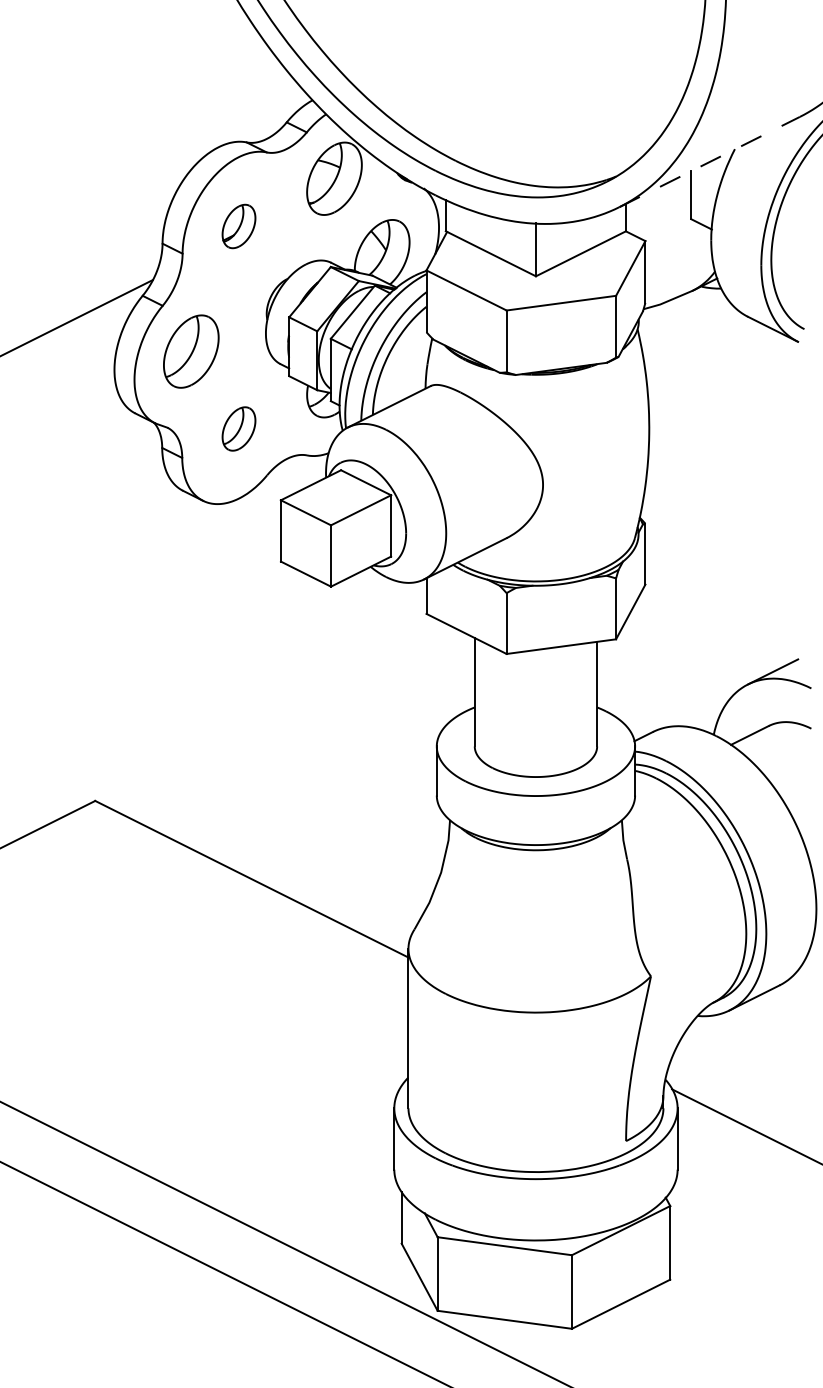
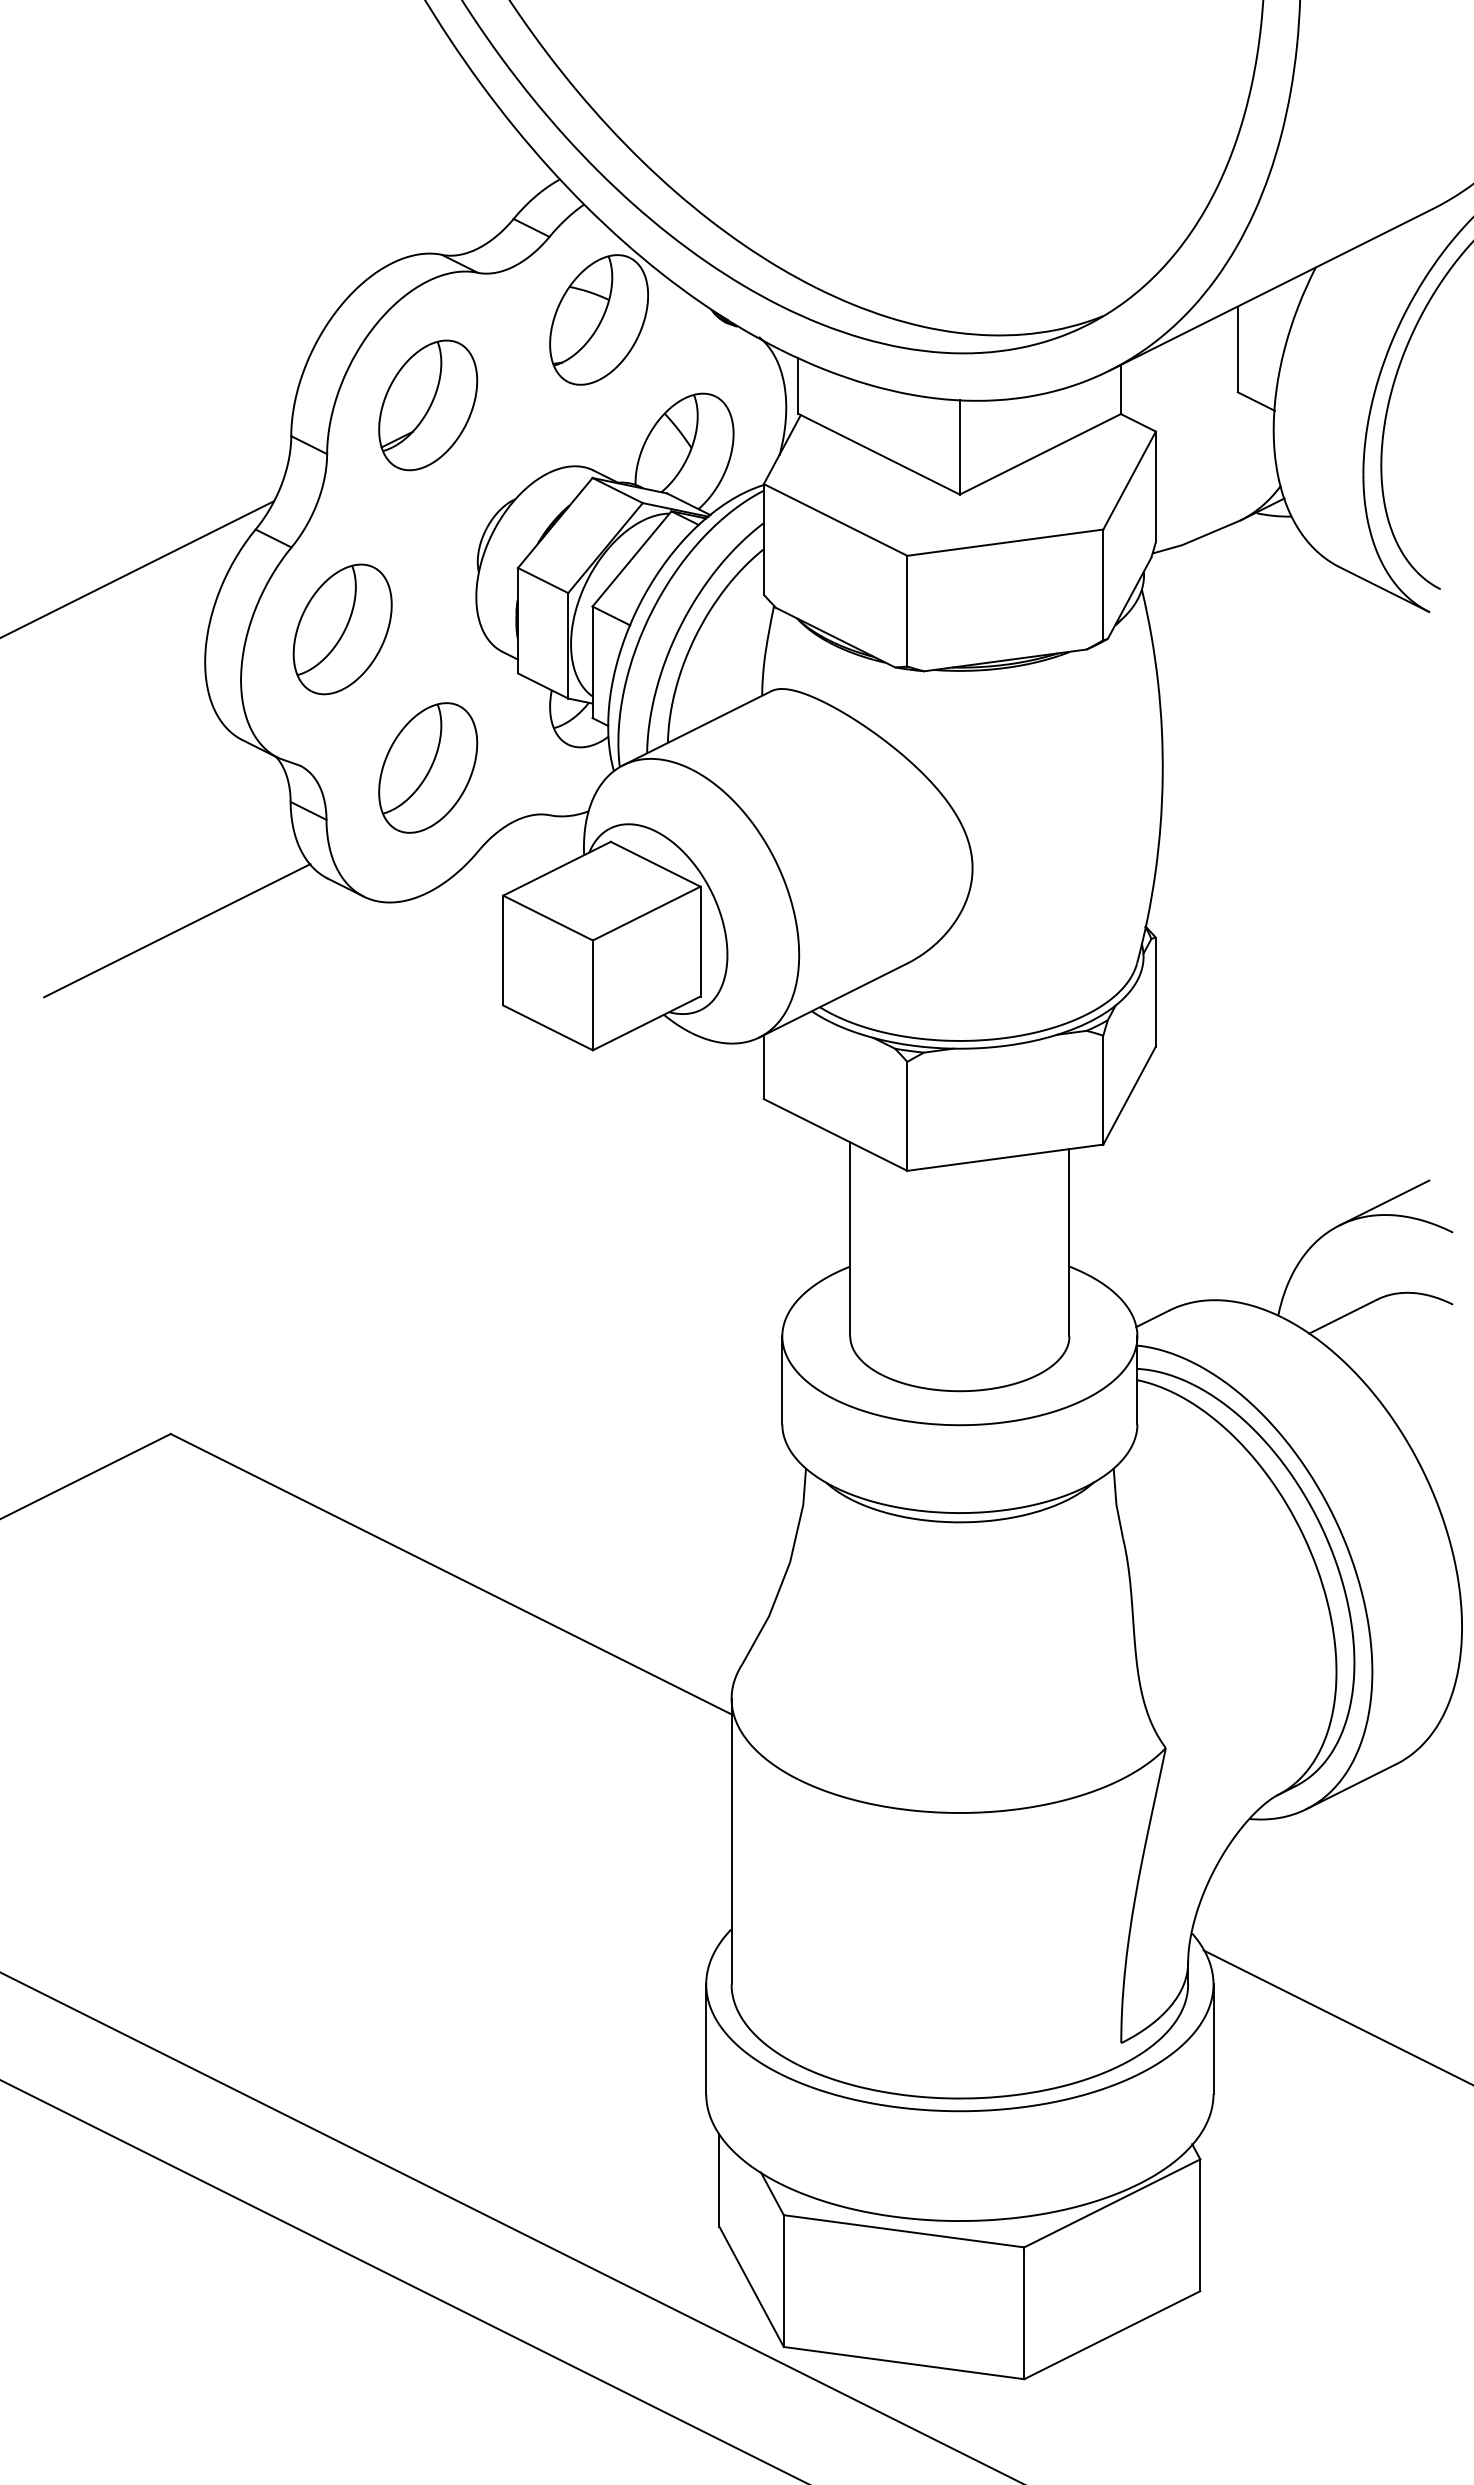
line: (709, 162) -> (1270, 290), dashed -> solid
part: (238, 226) -> (427, 405), size x1.67
part: (238, 428) -> (427, 767), size x1.67
line: (98, 519) -> (176, 930), added

